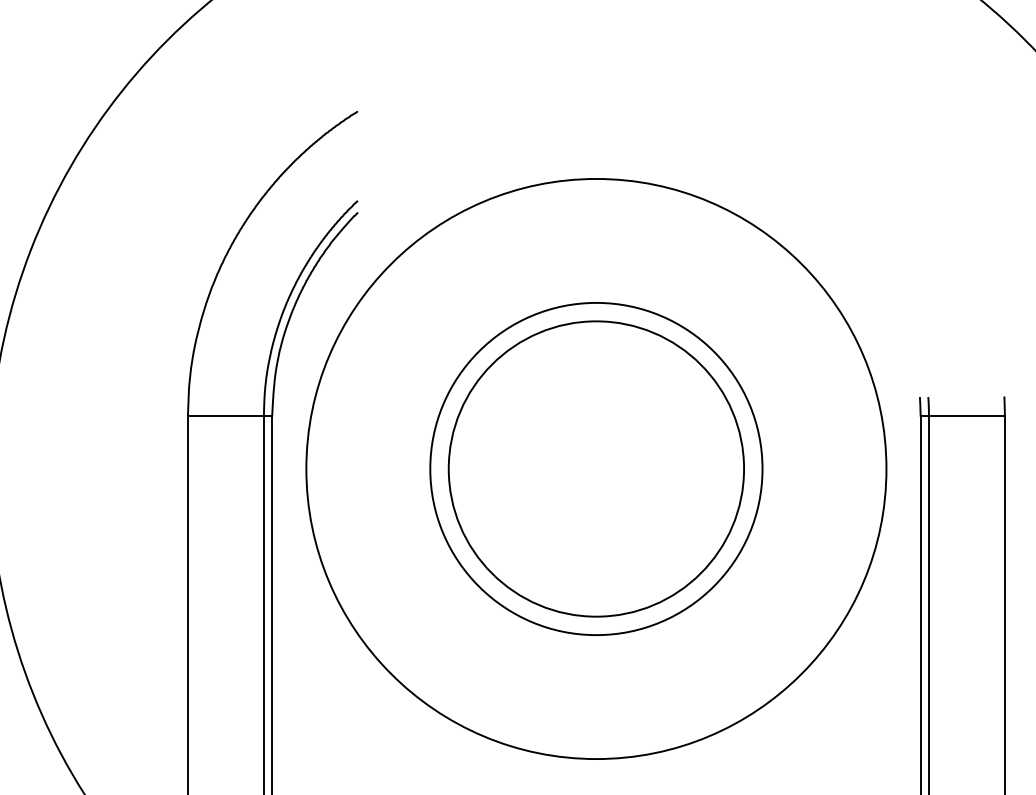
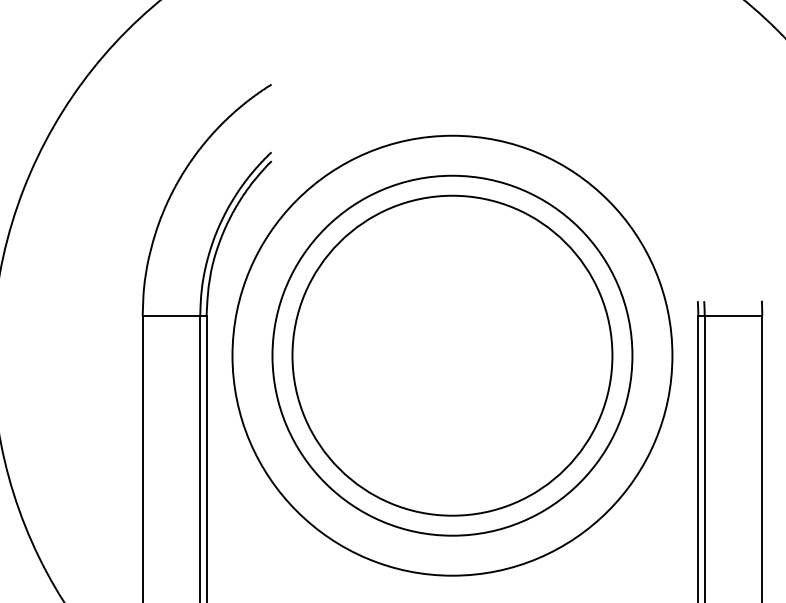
circle: (596, 468) -> (452, 355), size x1.43
circle: (596, 468) -> (452, 355), size x1.43

